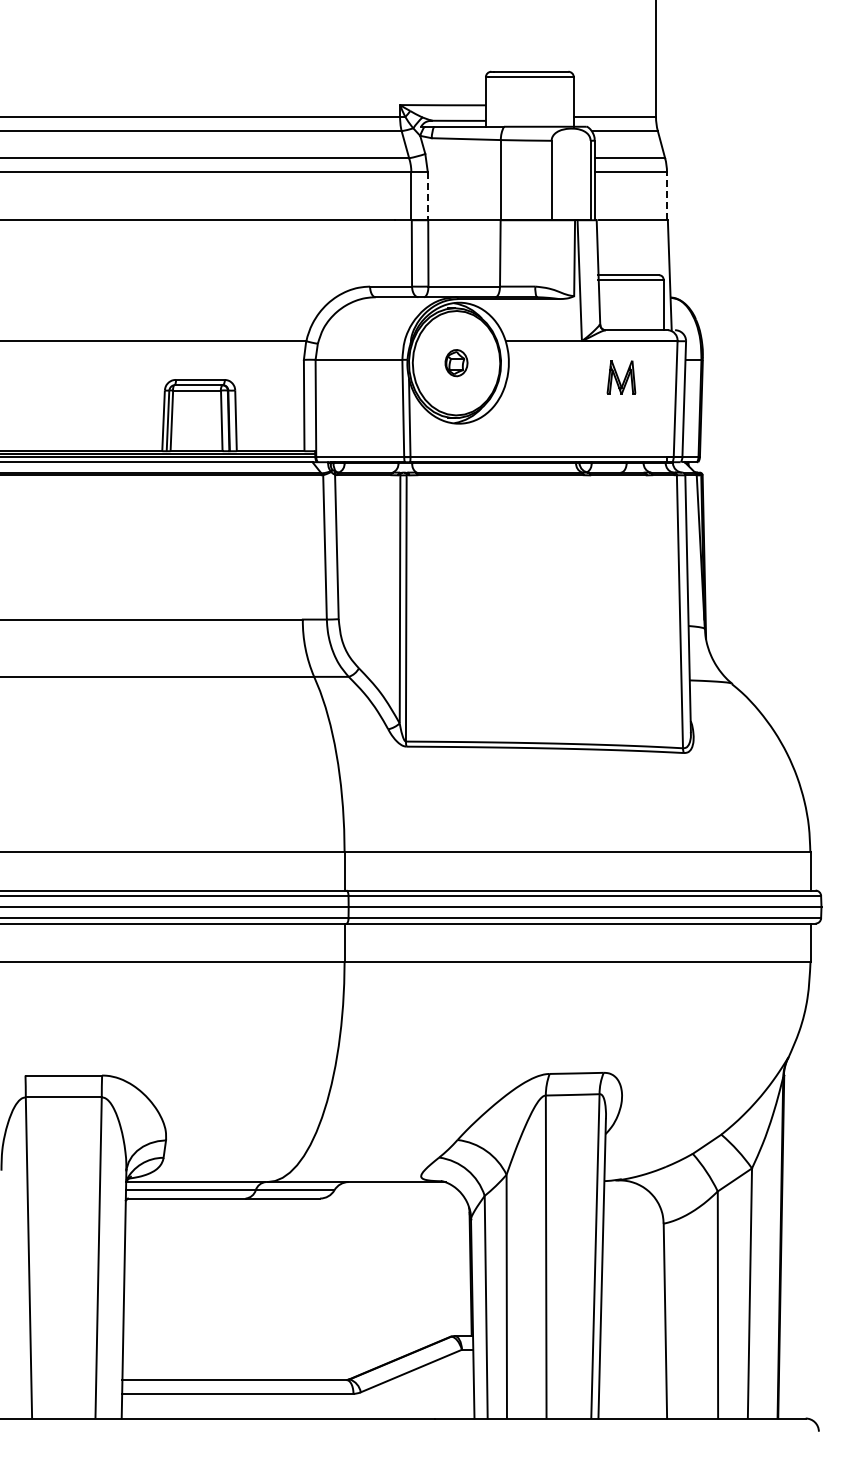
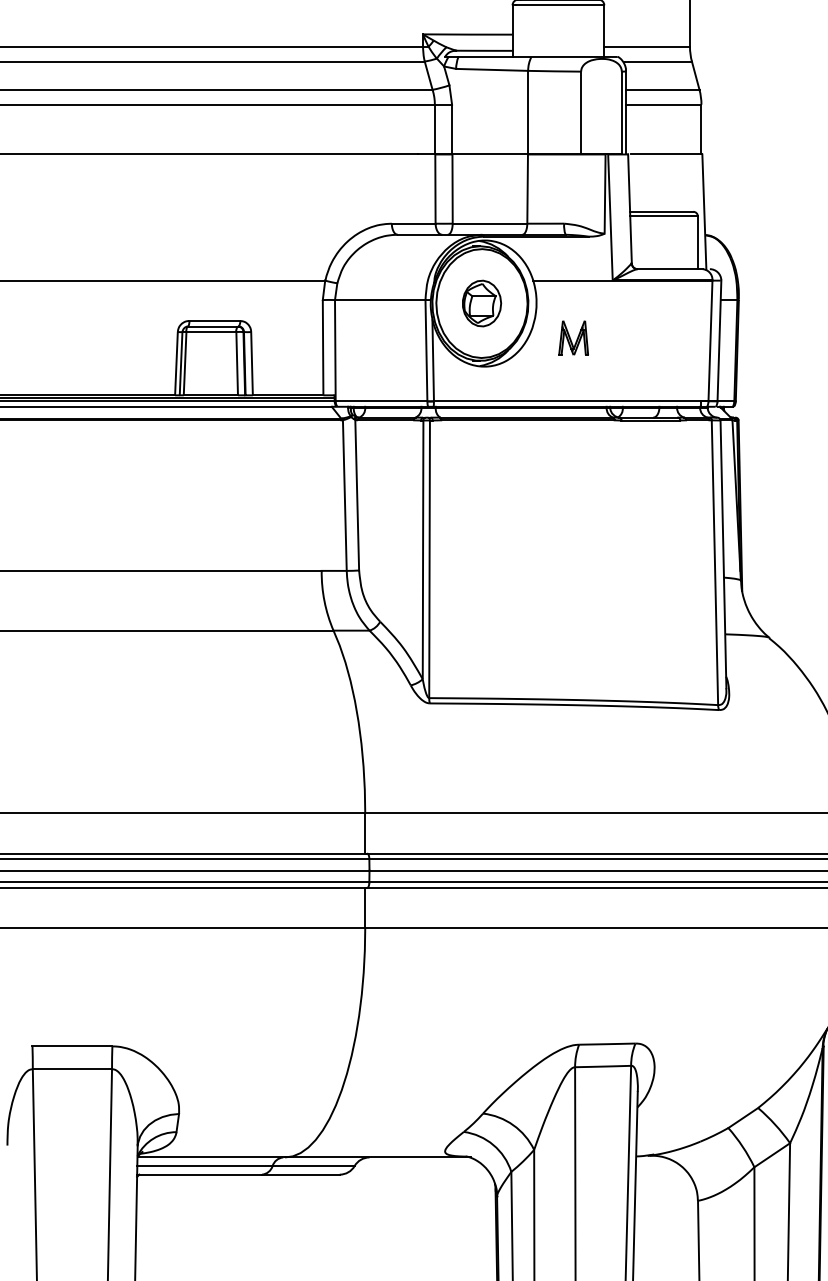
line: (427, 196) -> (451, 129), dashed -> solid
line: (667, 196) -> (701, 129), dashed -> solid
part: (456, 362) -> (481, 302), size x1.67
part: (621, 377) -> (573, 338), moved

